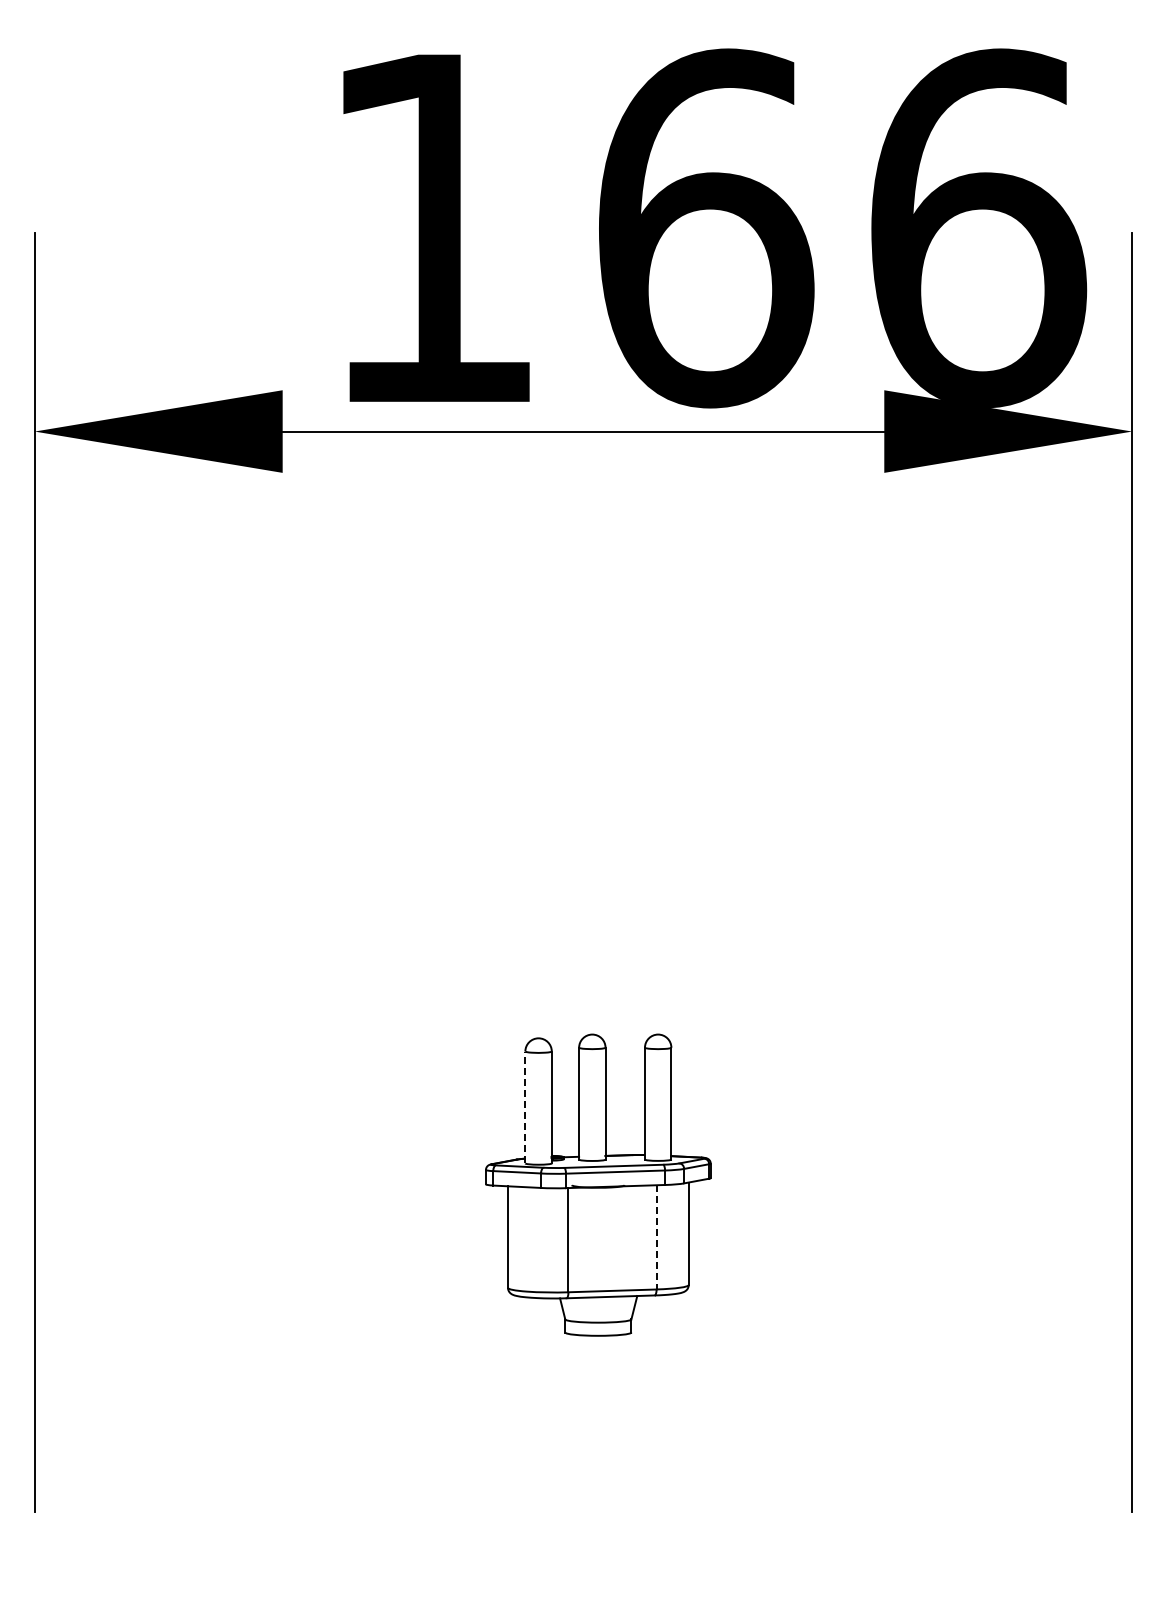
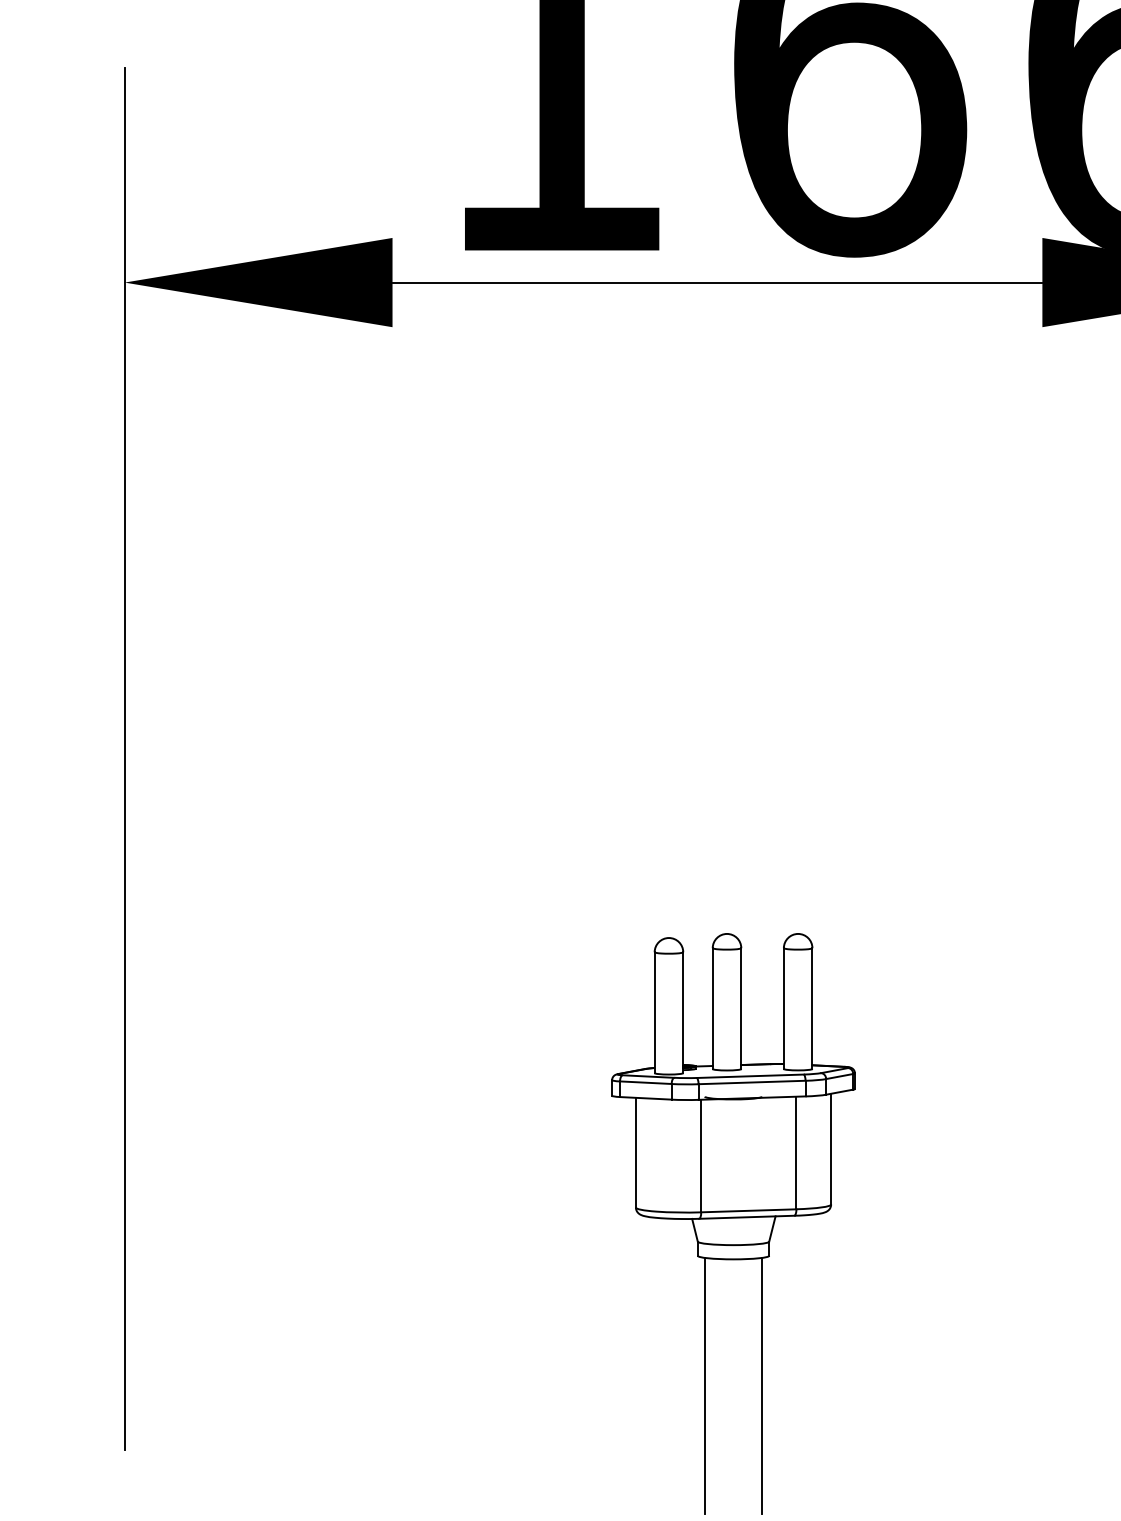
line: (525, 1107) -> (654, 1012), dashed -> solid
line: (656, 1237) -> (796, 1153), dashed -> solid
line: (571, 1452) -> (704, 1385), added
line: (624, 1452) -> (761, 1385), added

